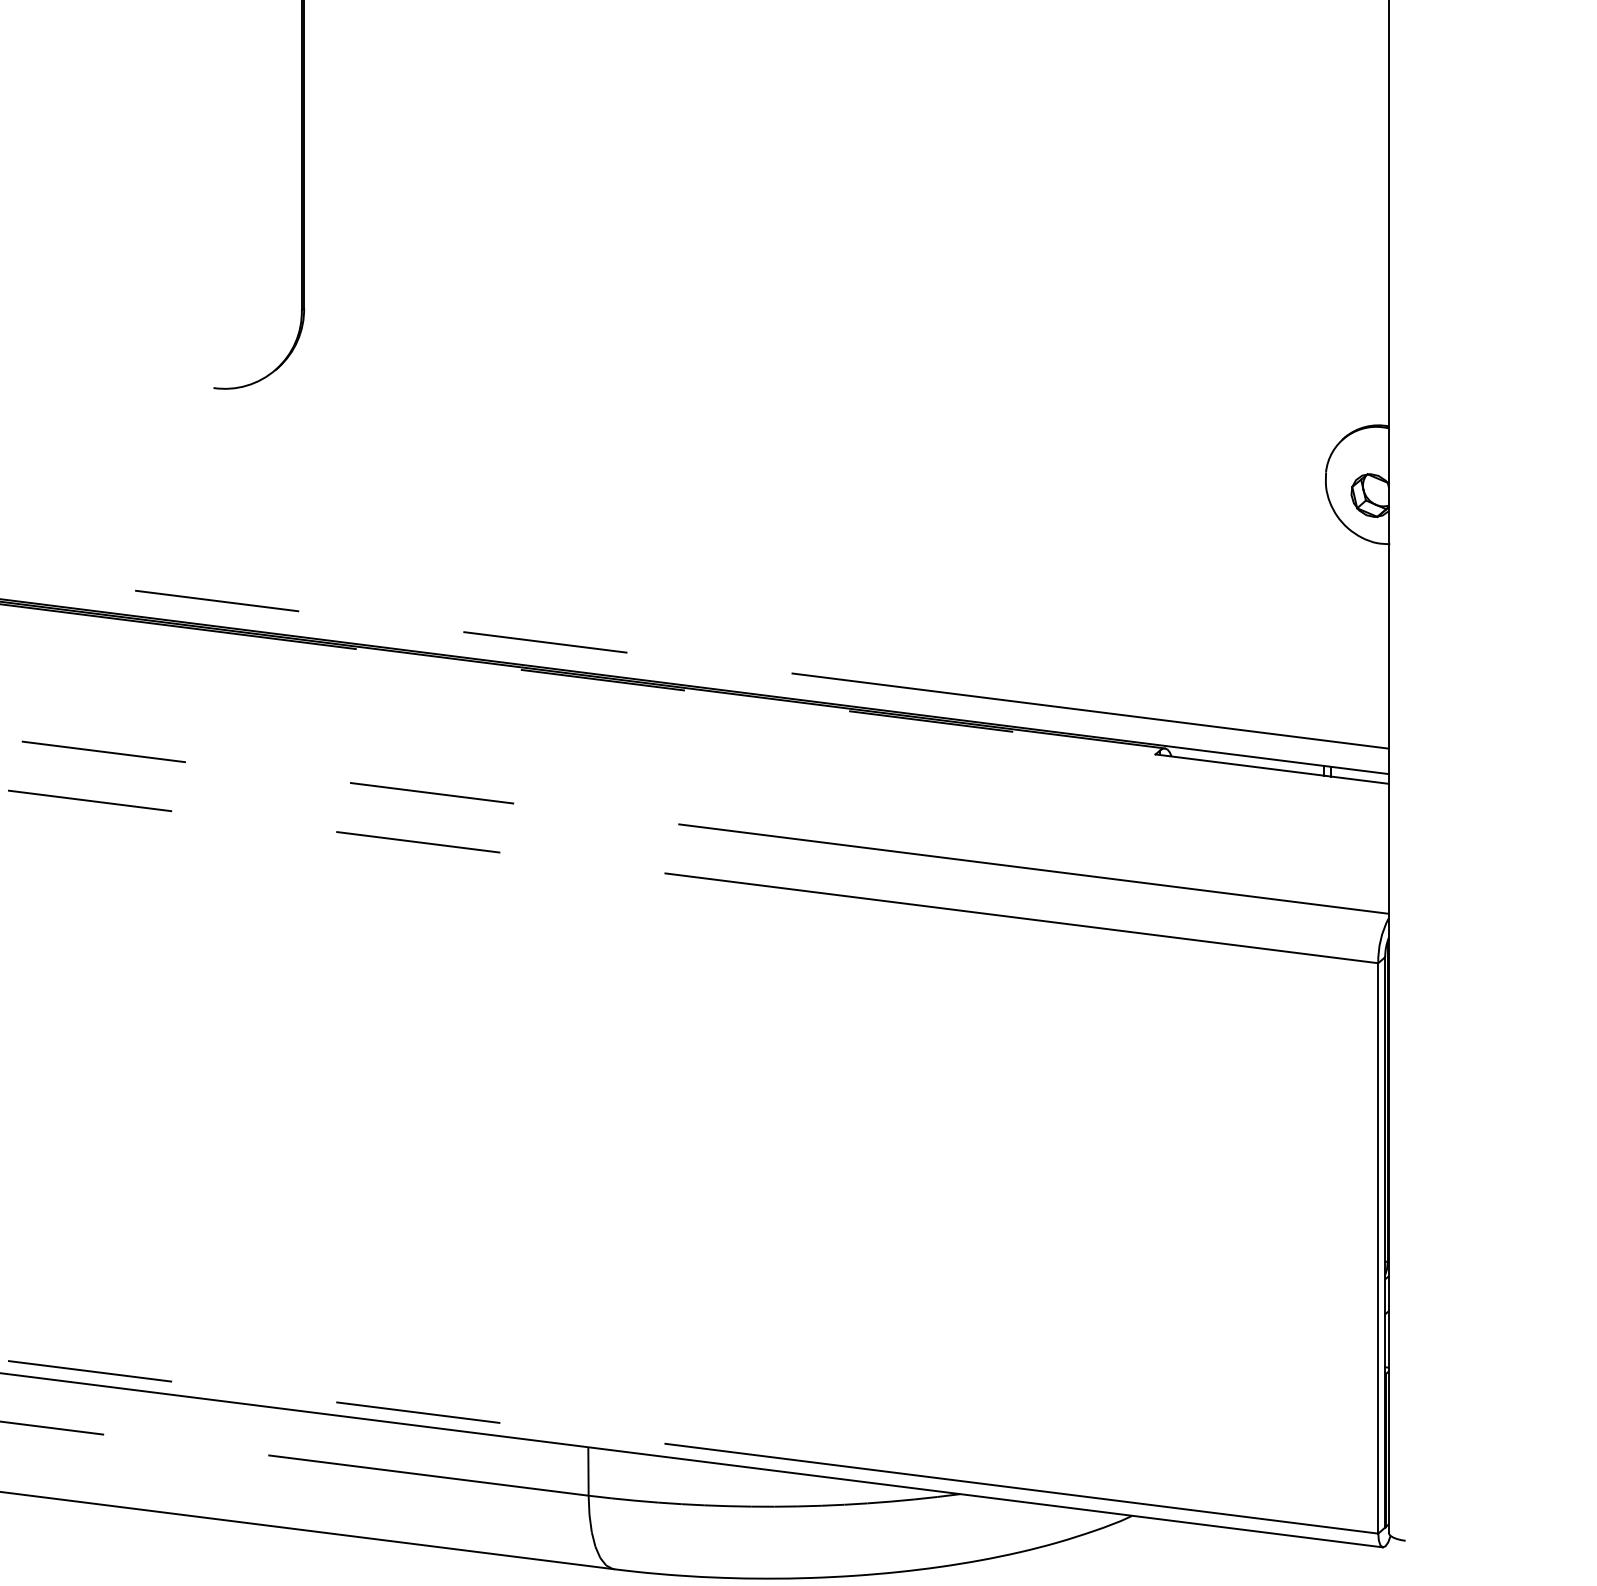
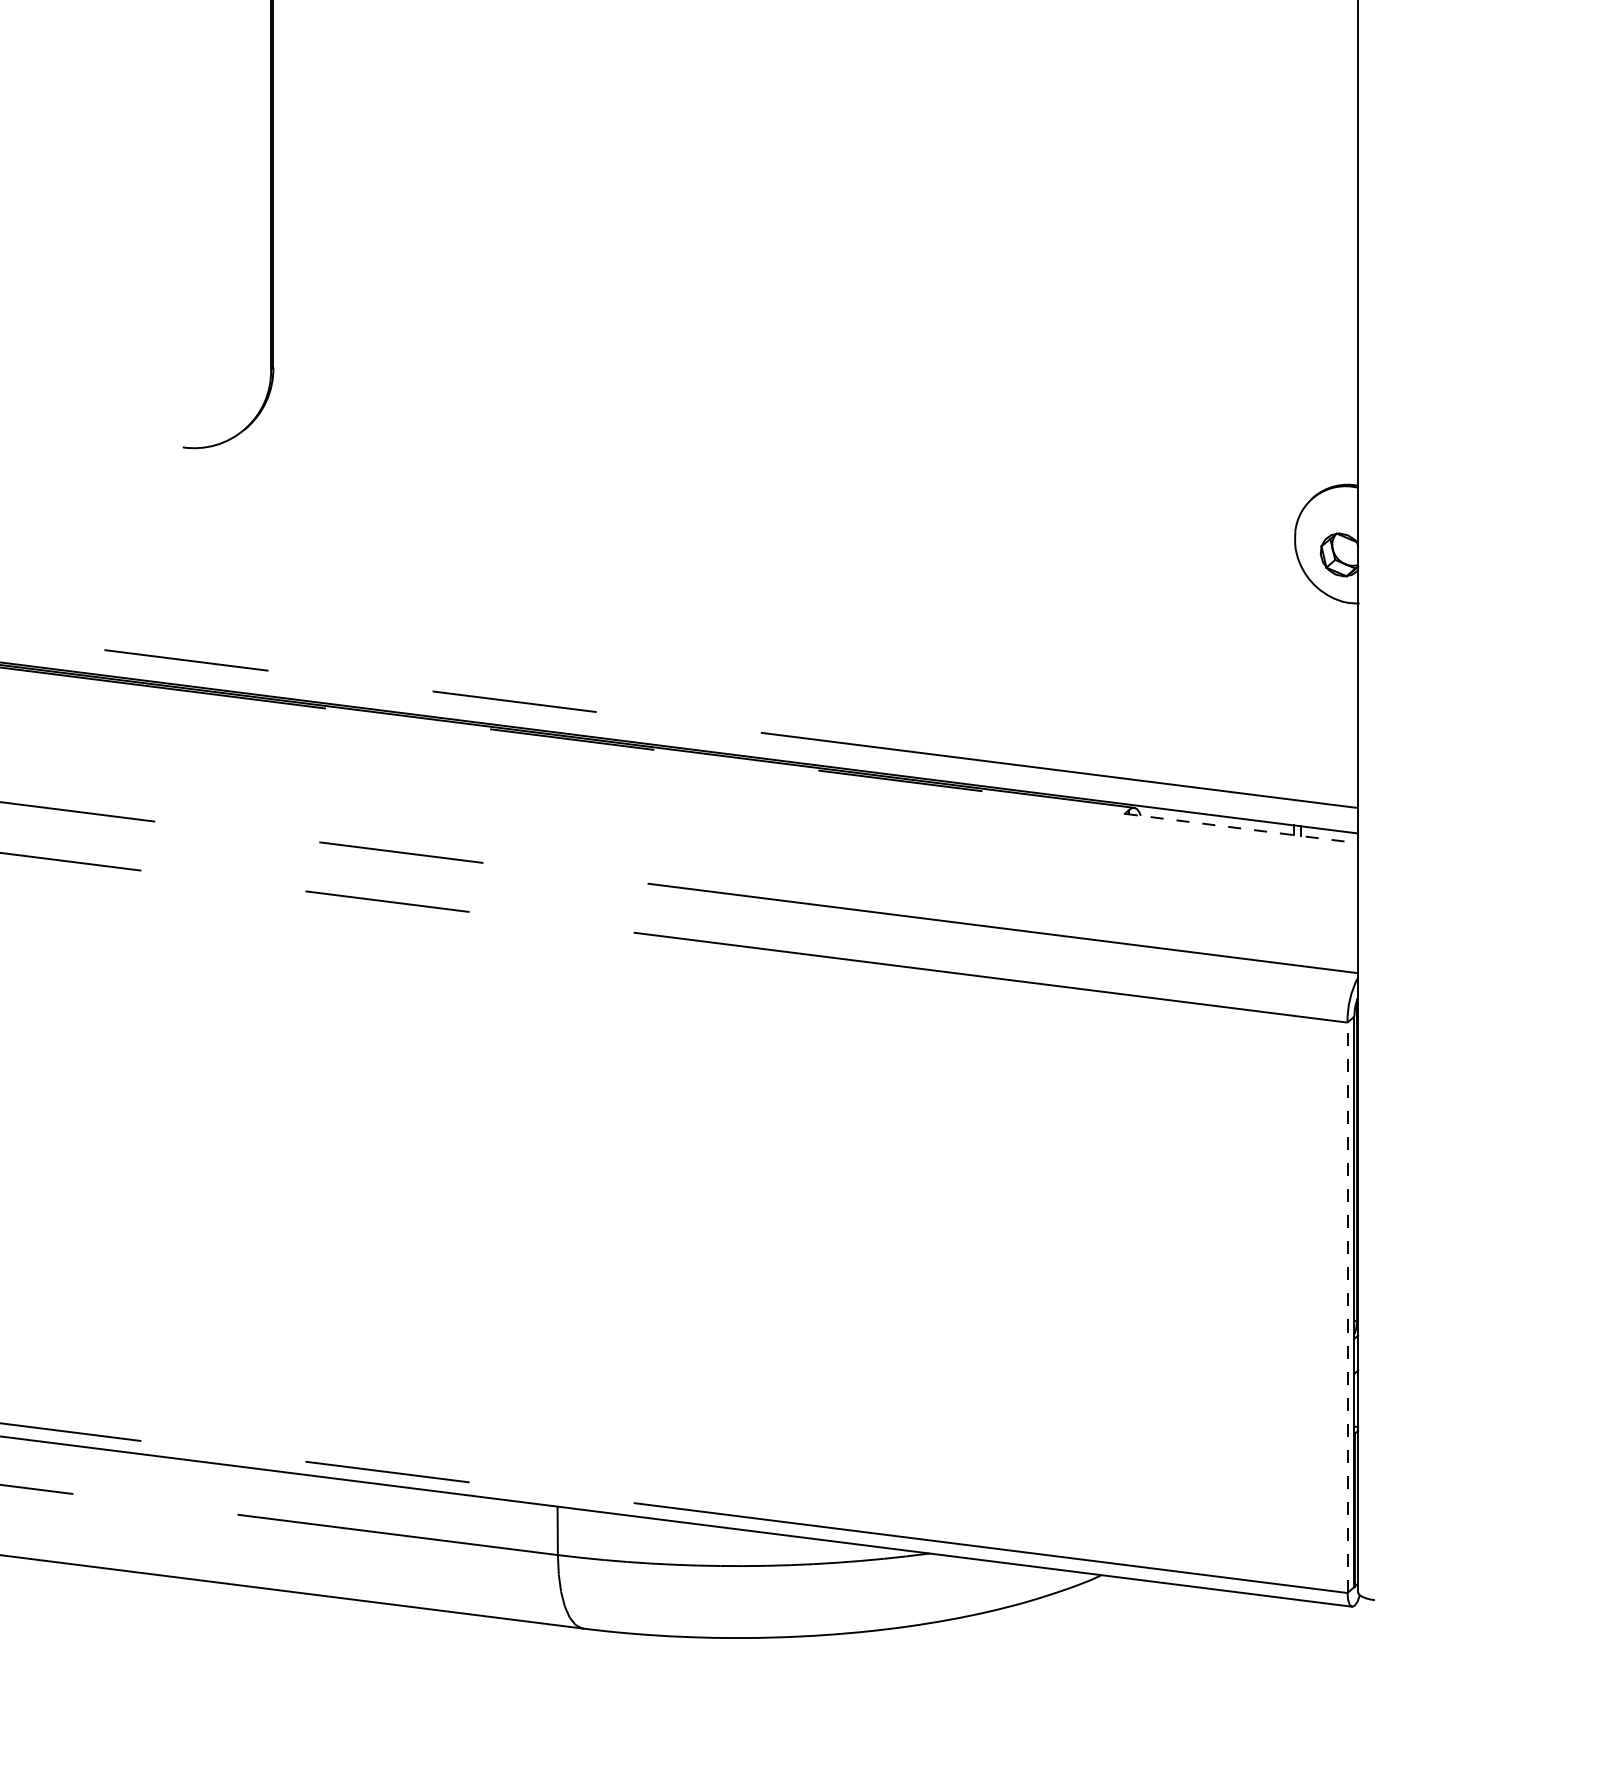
line: (1272, 769) -> (1241, 828), solid -> dashed
line: (1378, 1248) -> (1347, 1307), solid -> dashed

